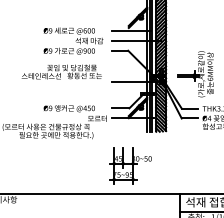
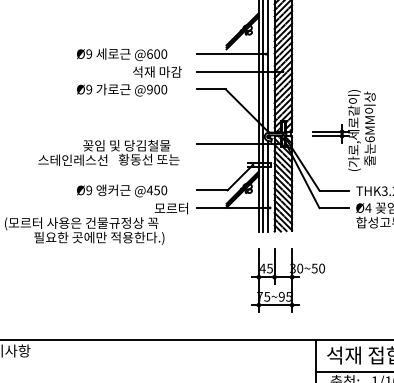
text: (61, 71) -> (108, 151), moved
part: (130, 165) -> (287, 280), moved

